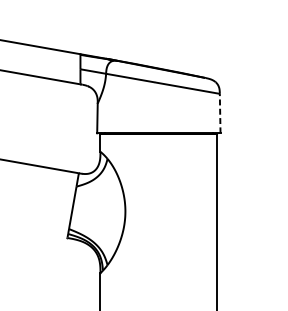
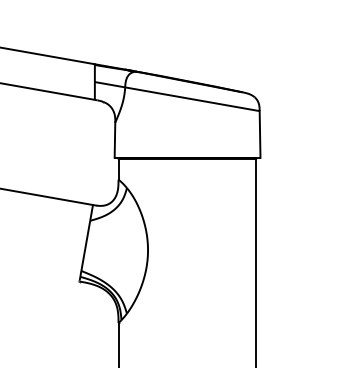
line: (220, 112) -> (260, 133), dashed -> solid

